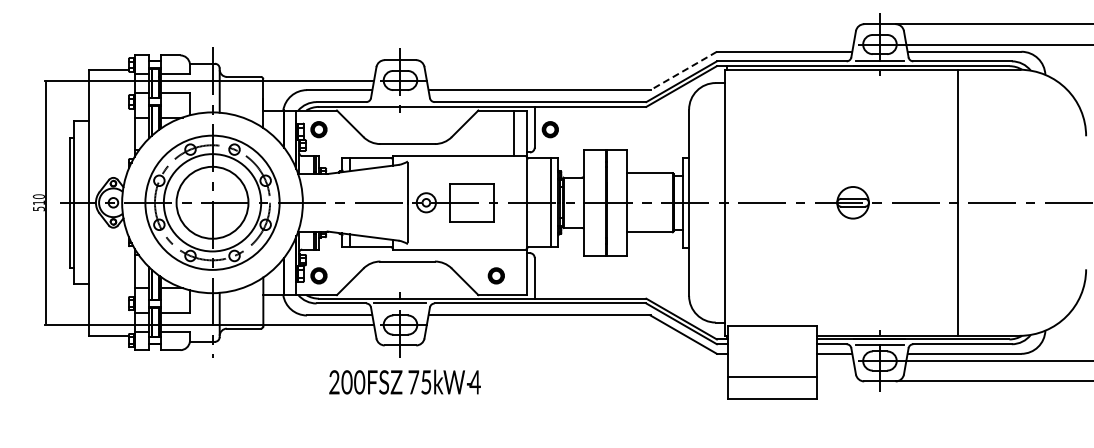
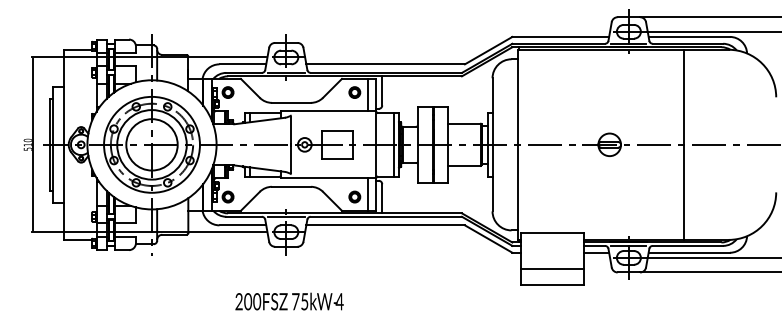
line: (683, 71) -> (488, 51), dashed -> solid
line: (399, 102) -> (285, 73), added
part: (549, 129) -> (354, 92), moved
line: (514, 272) -> (367, 194), added
text: (404, 381) -> (289, 301), moved

